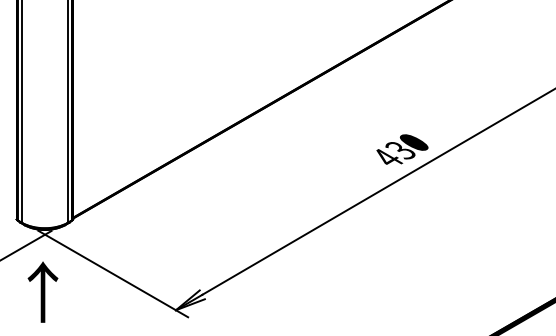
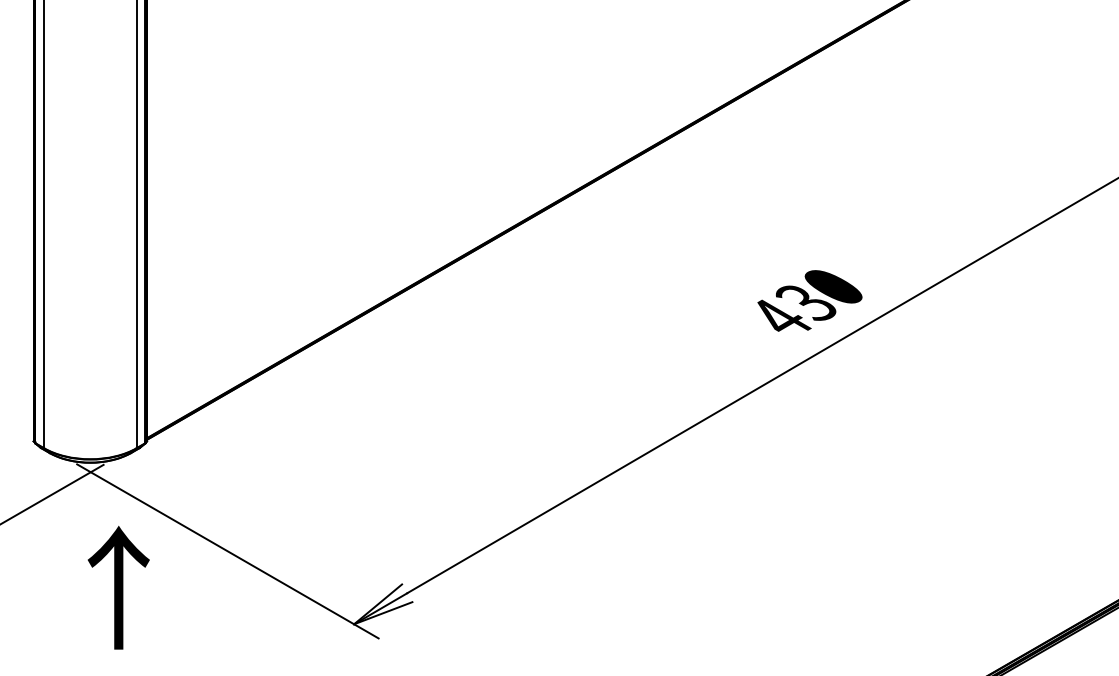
text: (42, 291) -> (117, 586), moved

